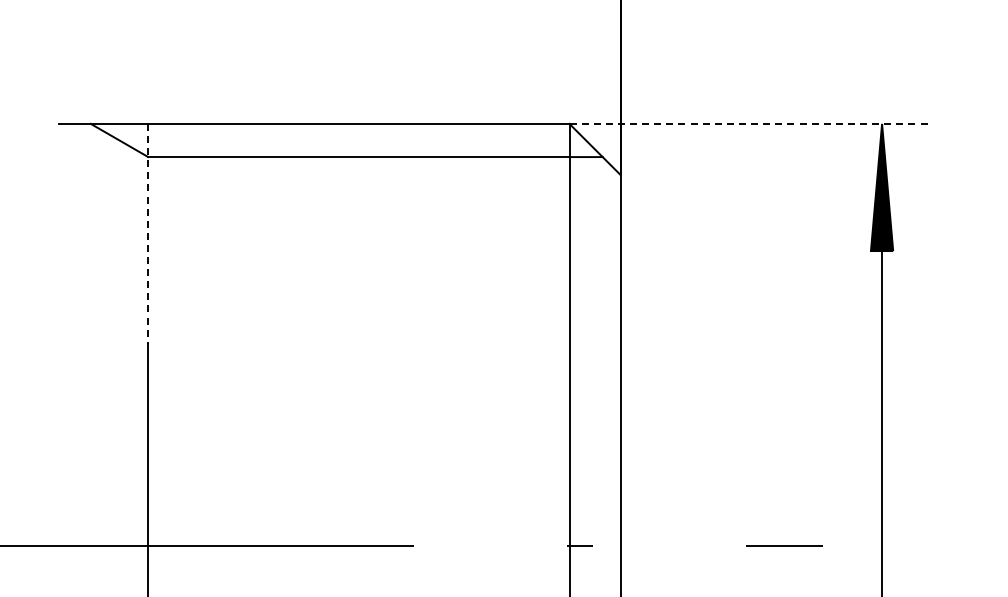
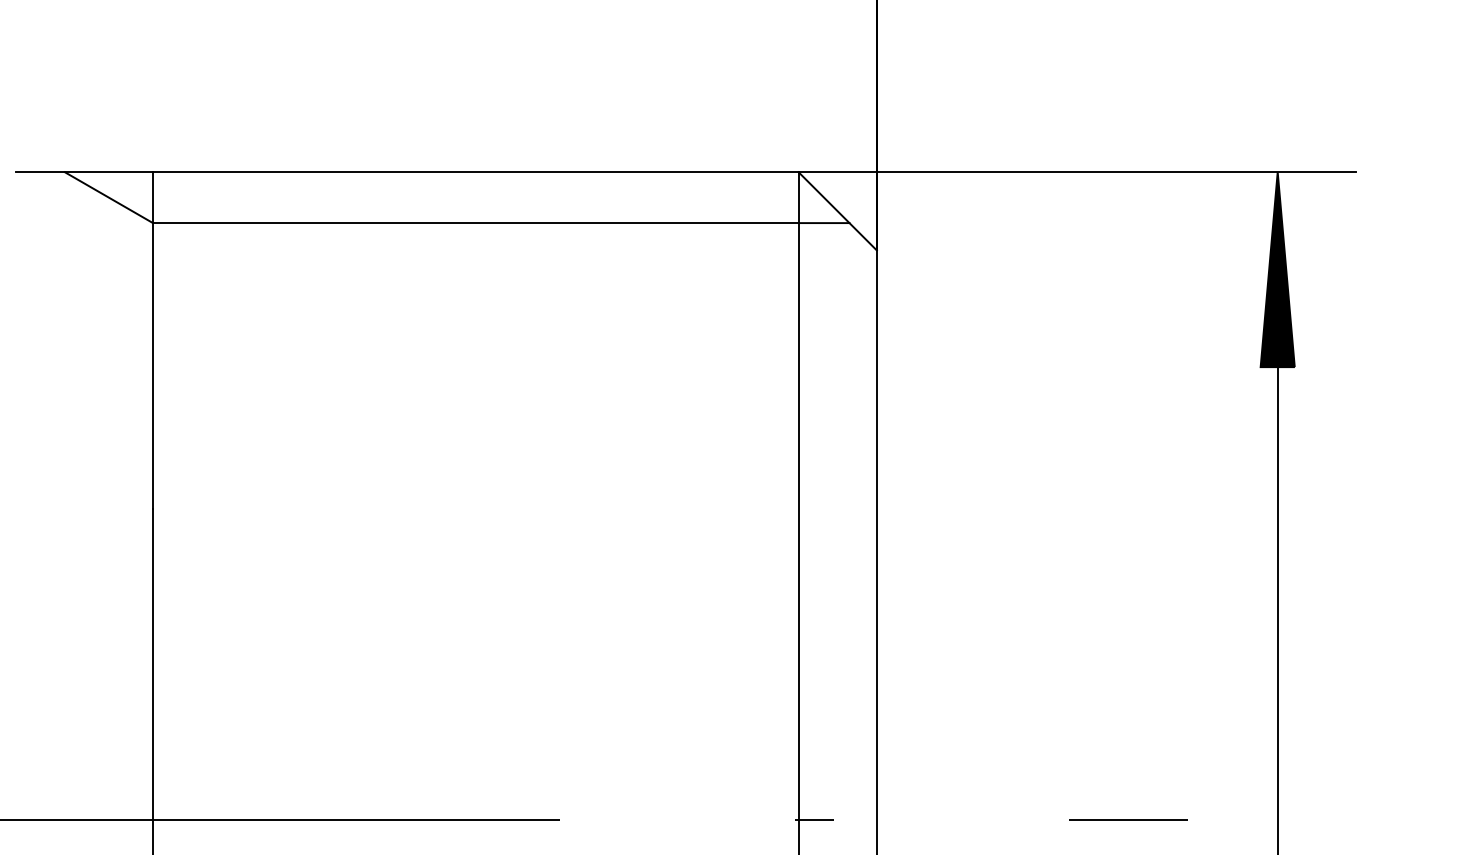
line: (751, 123) -> (1077, 171), dashed -> solid
line: (148, 233) -> (153, 340), dashed -> solid

